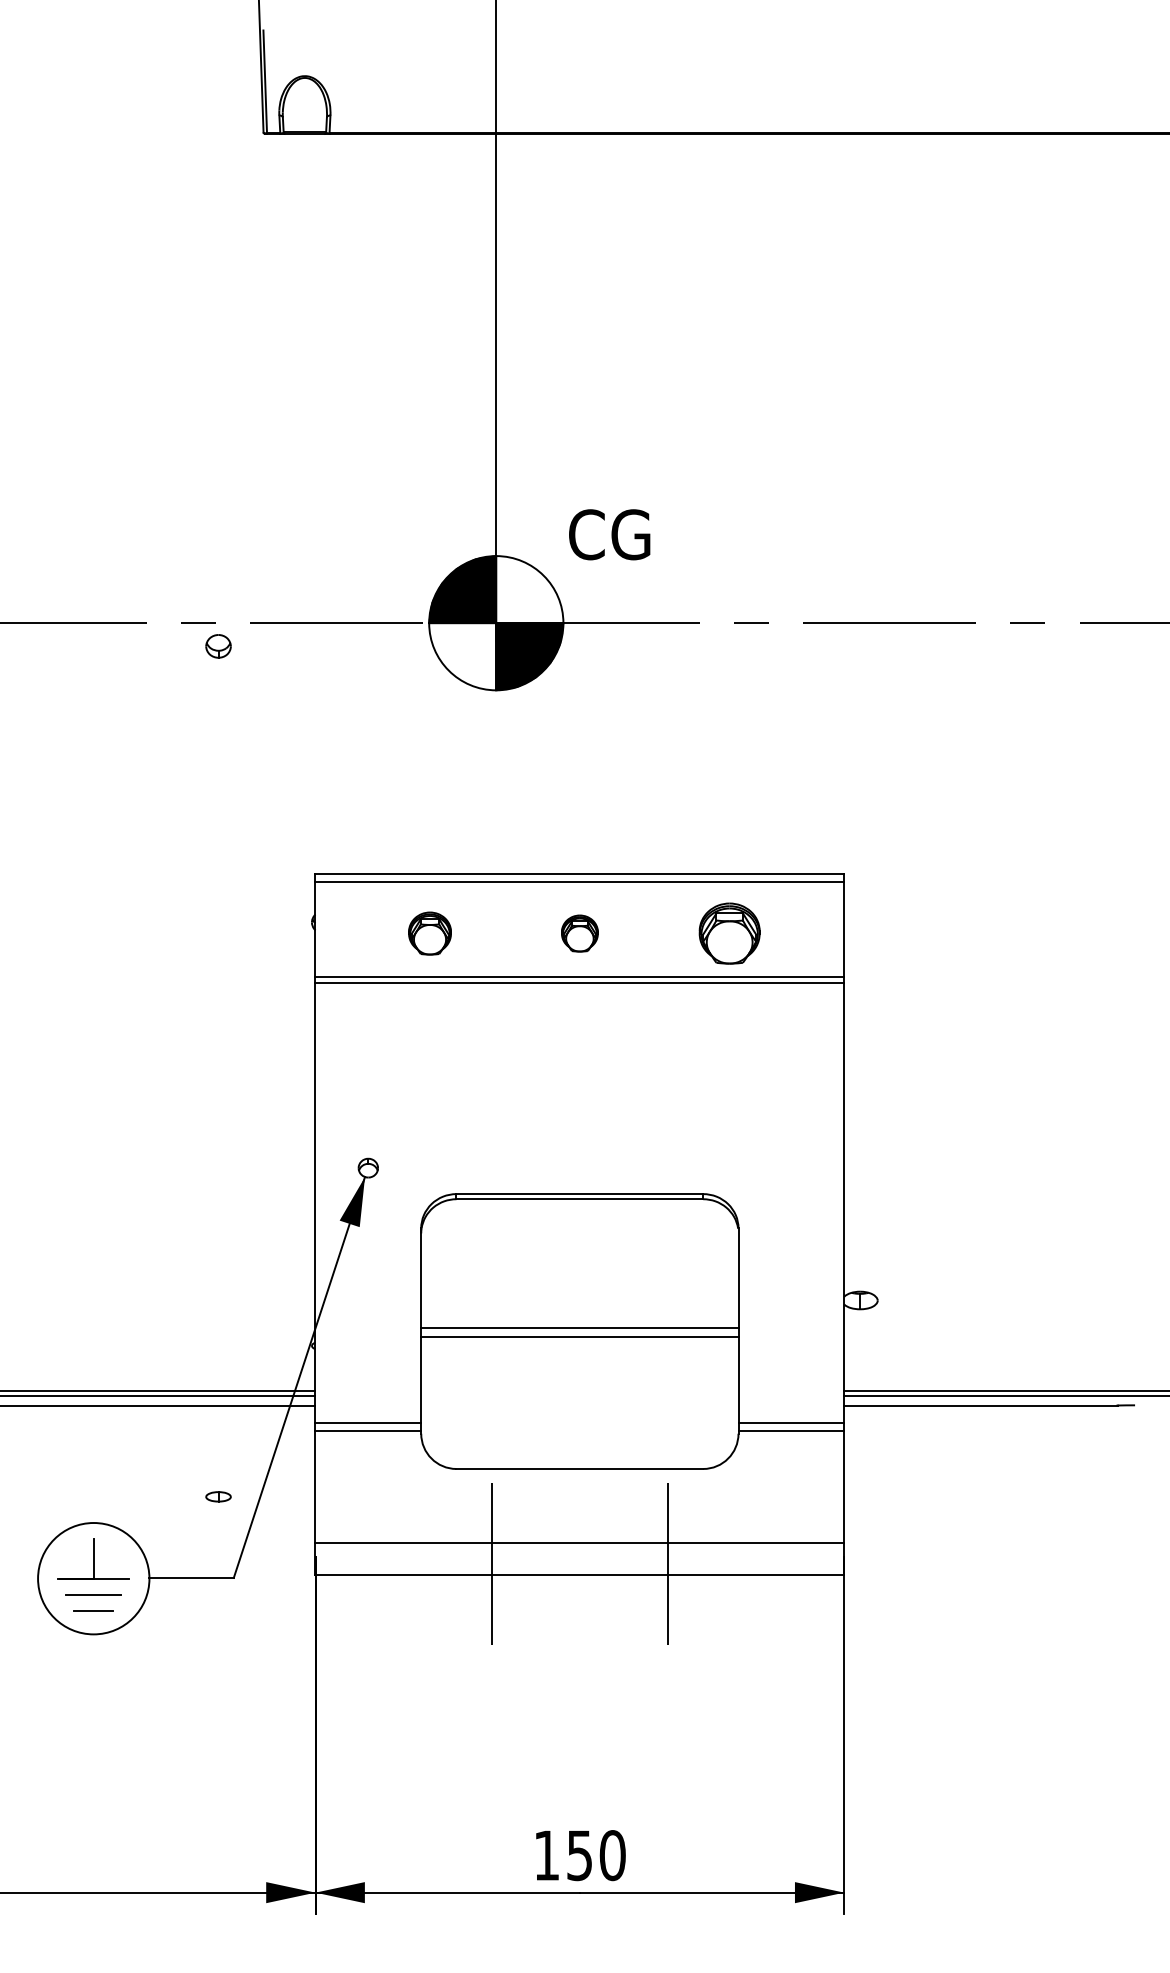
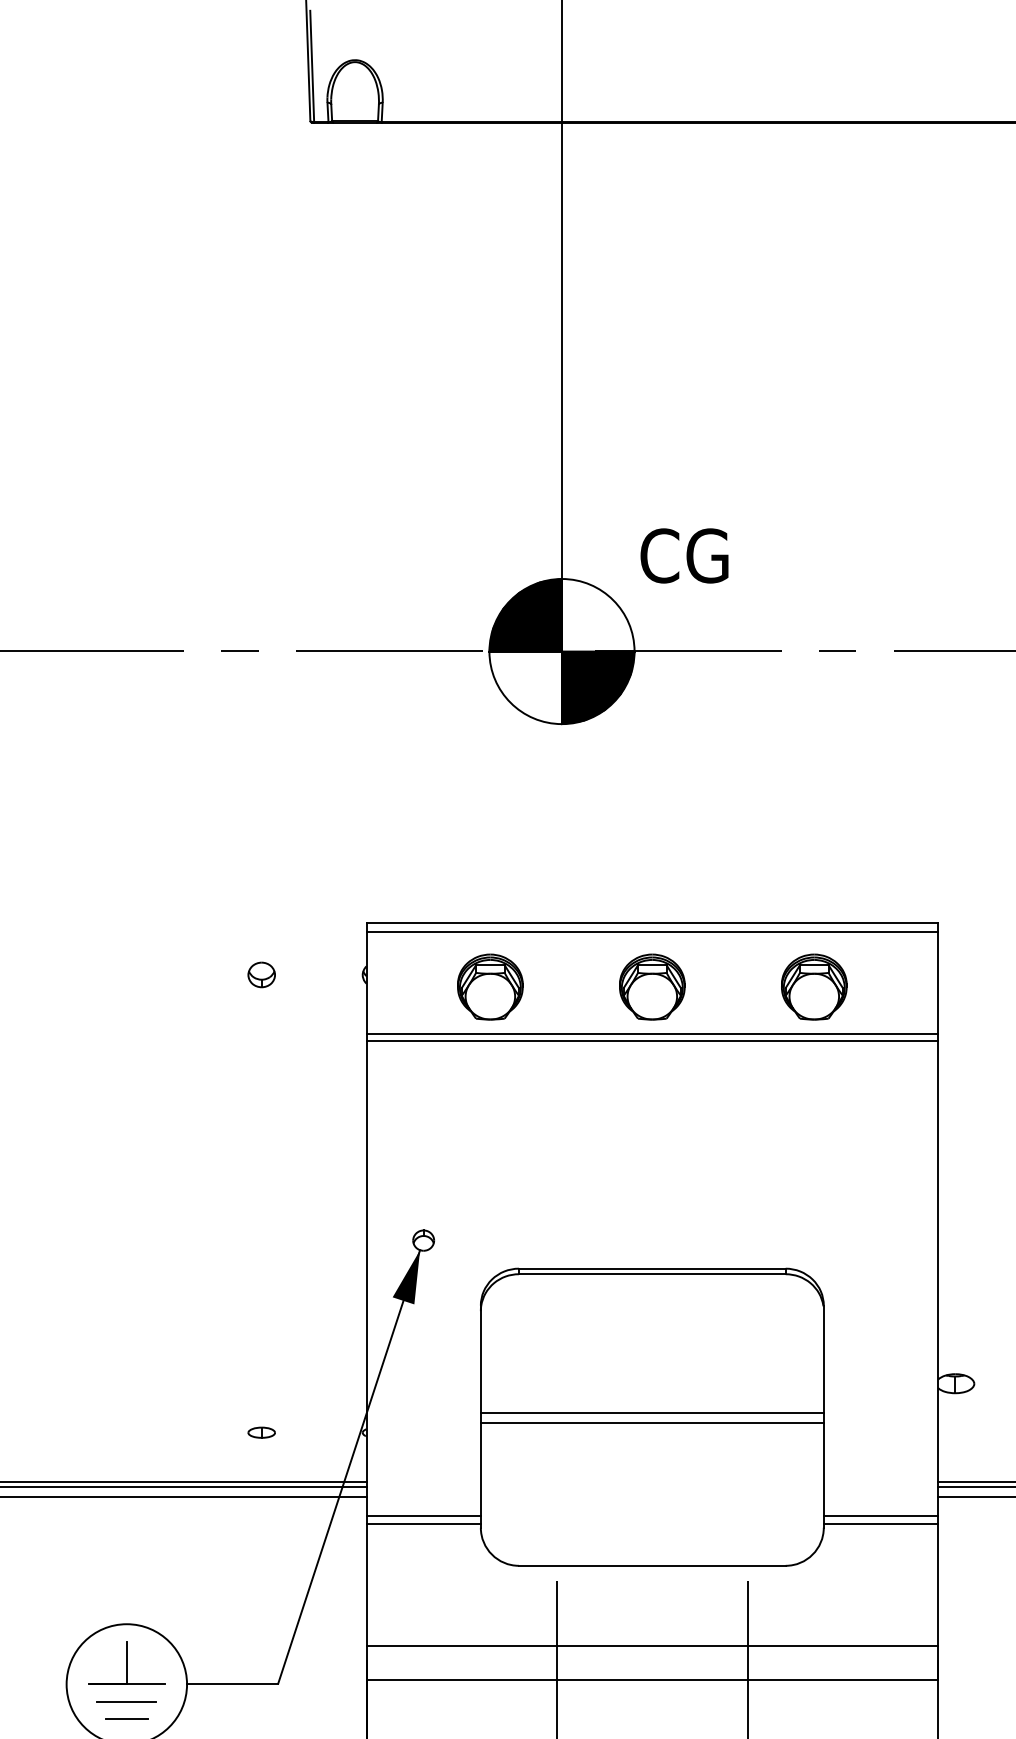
part: (218, 646) -> (261, 975), moved
part: (429, 933) -> (489, 986), size x1.43
part: (579, 933) -> (651, 986), size x1.67
part: (218, 1496) -> (261, 1432), moved

